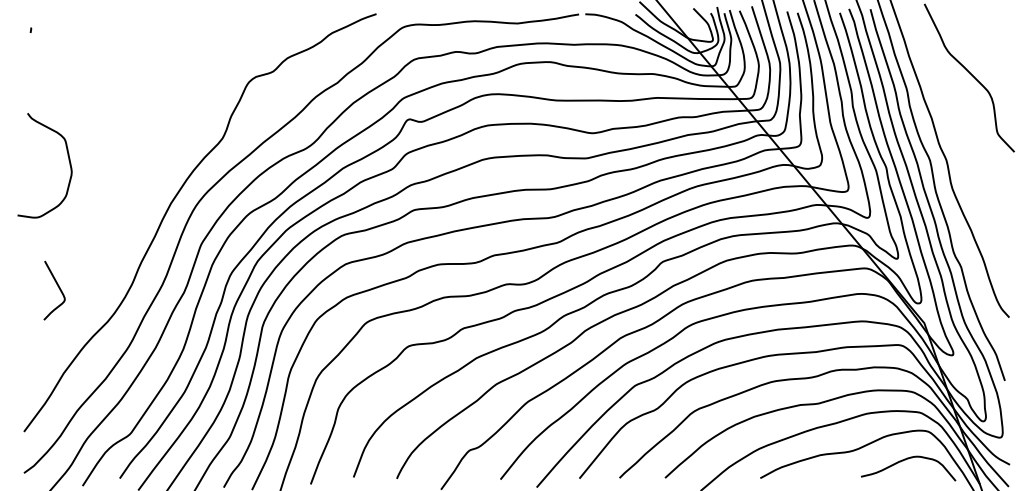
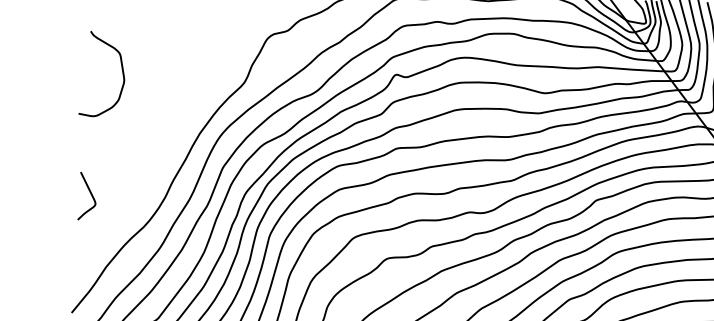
curve: (68, 160) -> (122, 71), moved
curve: (58, 288) -> (90, 194), moved

